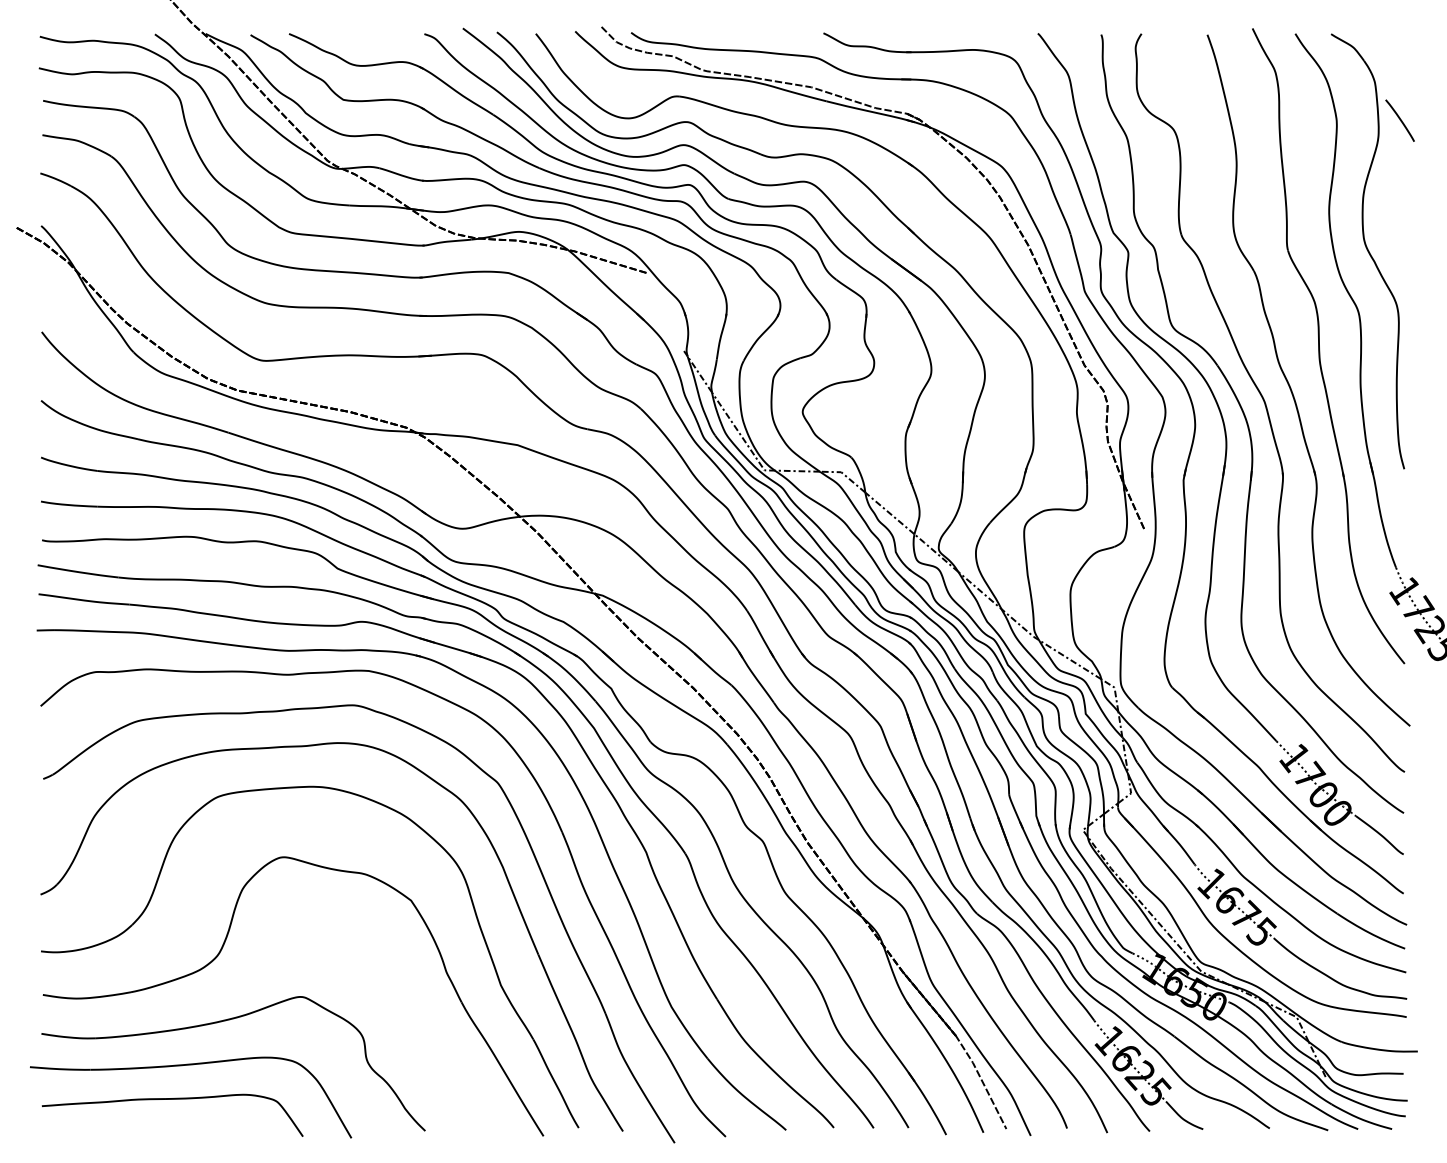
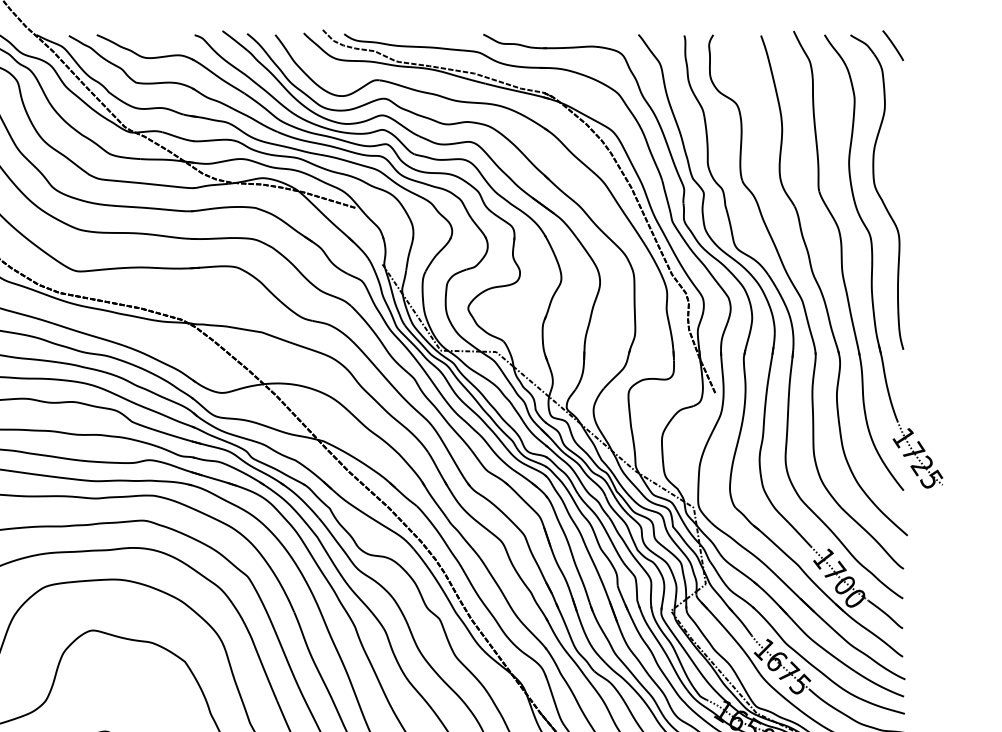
line: (1399, 120) -> (892, 45), moved

